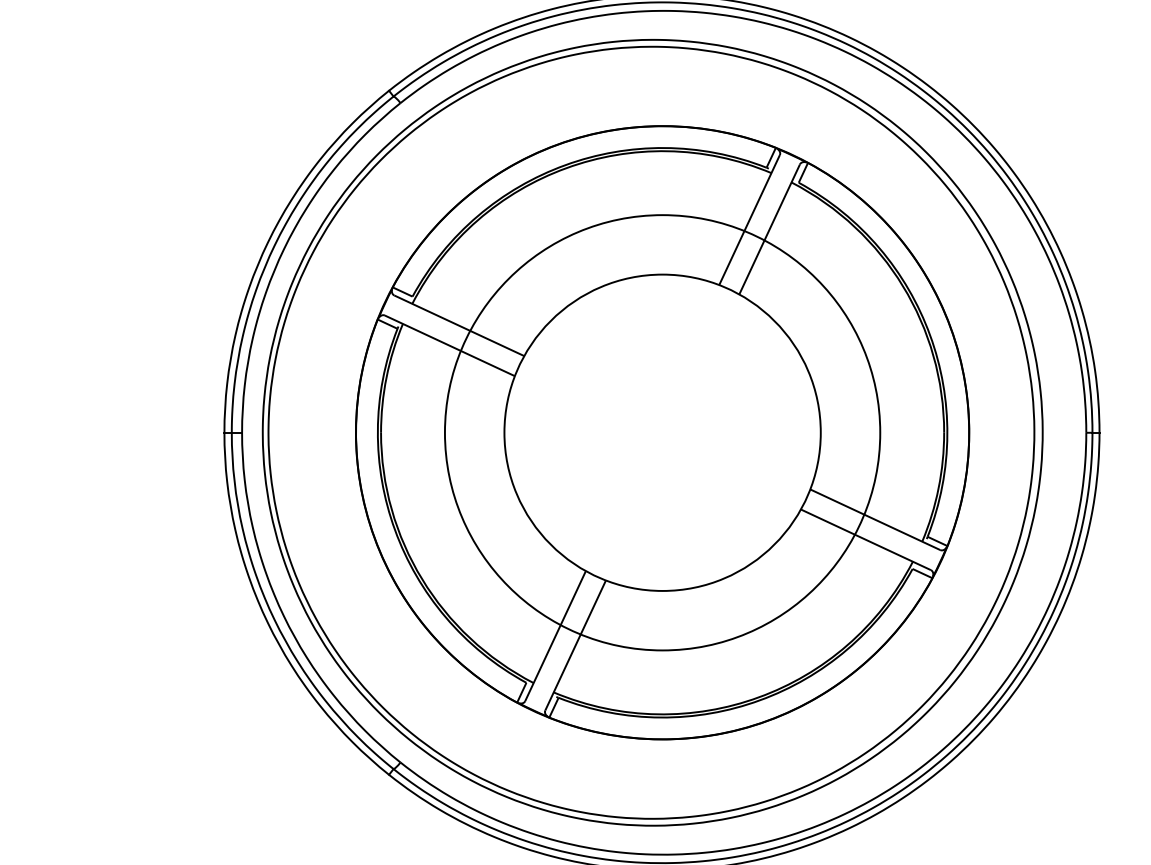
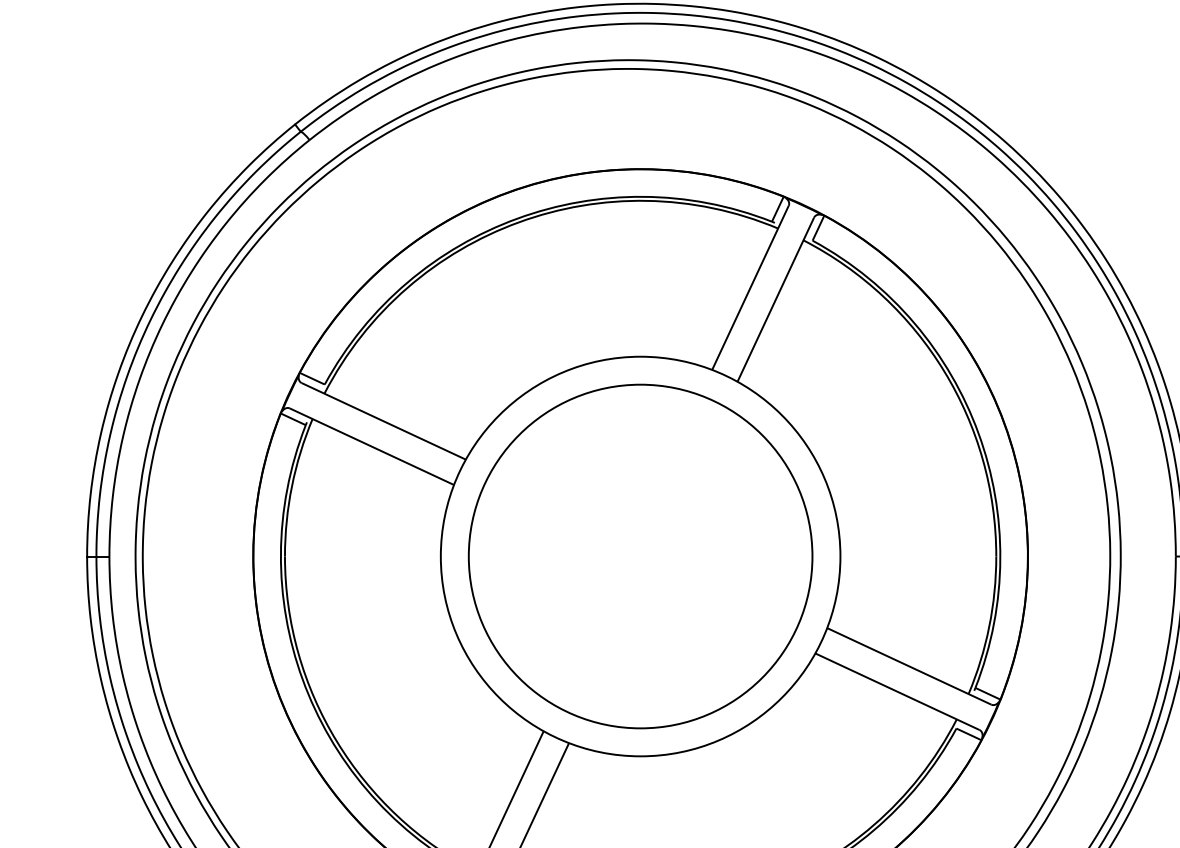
circle: (662, 432) -> (640, 556), size x0.62

